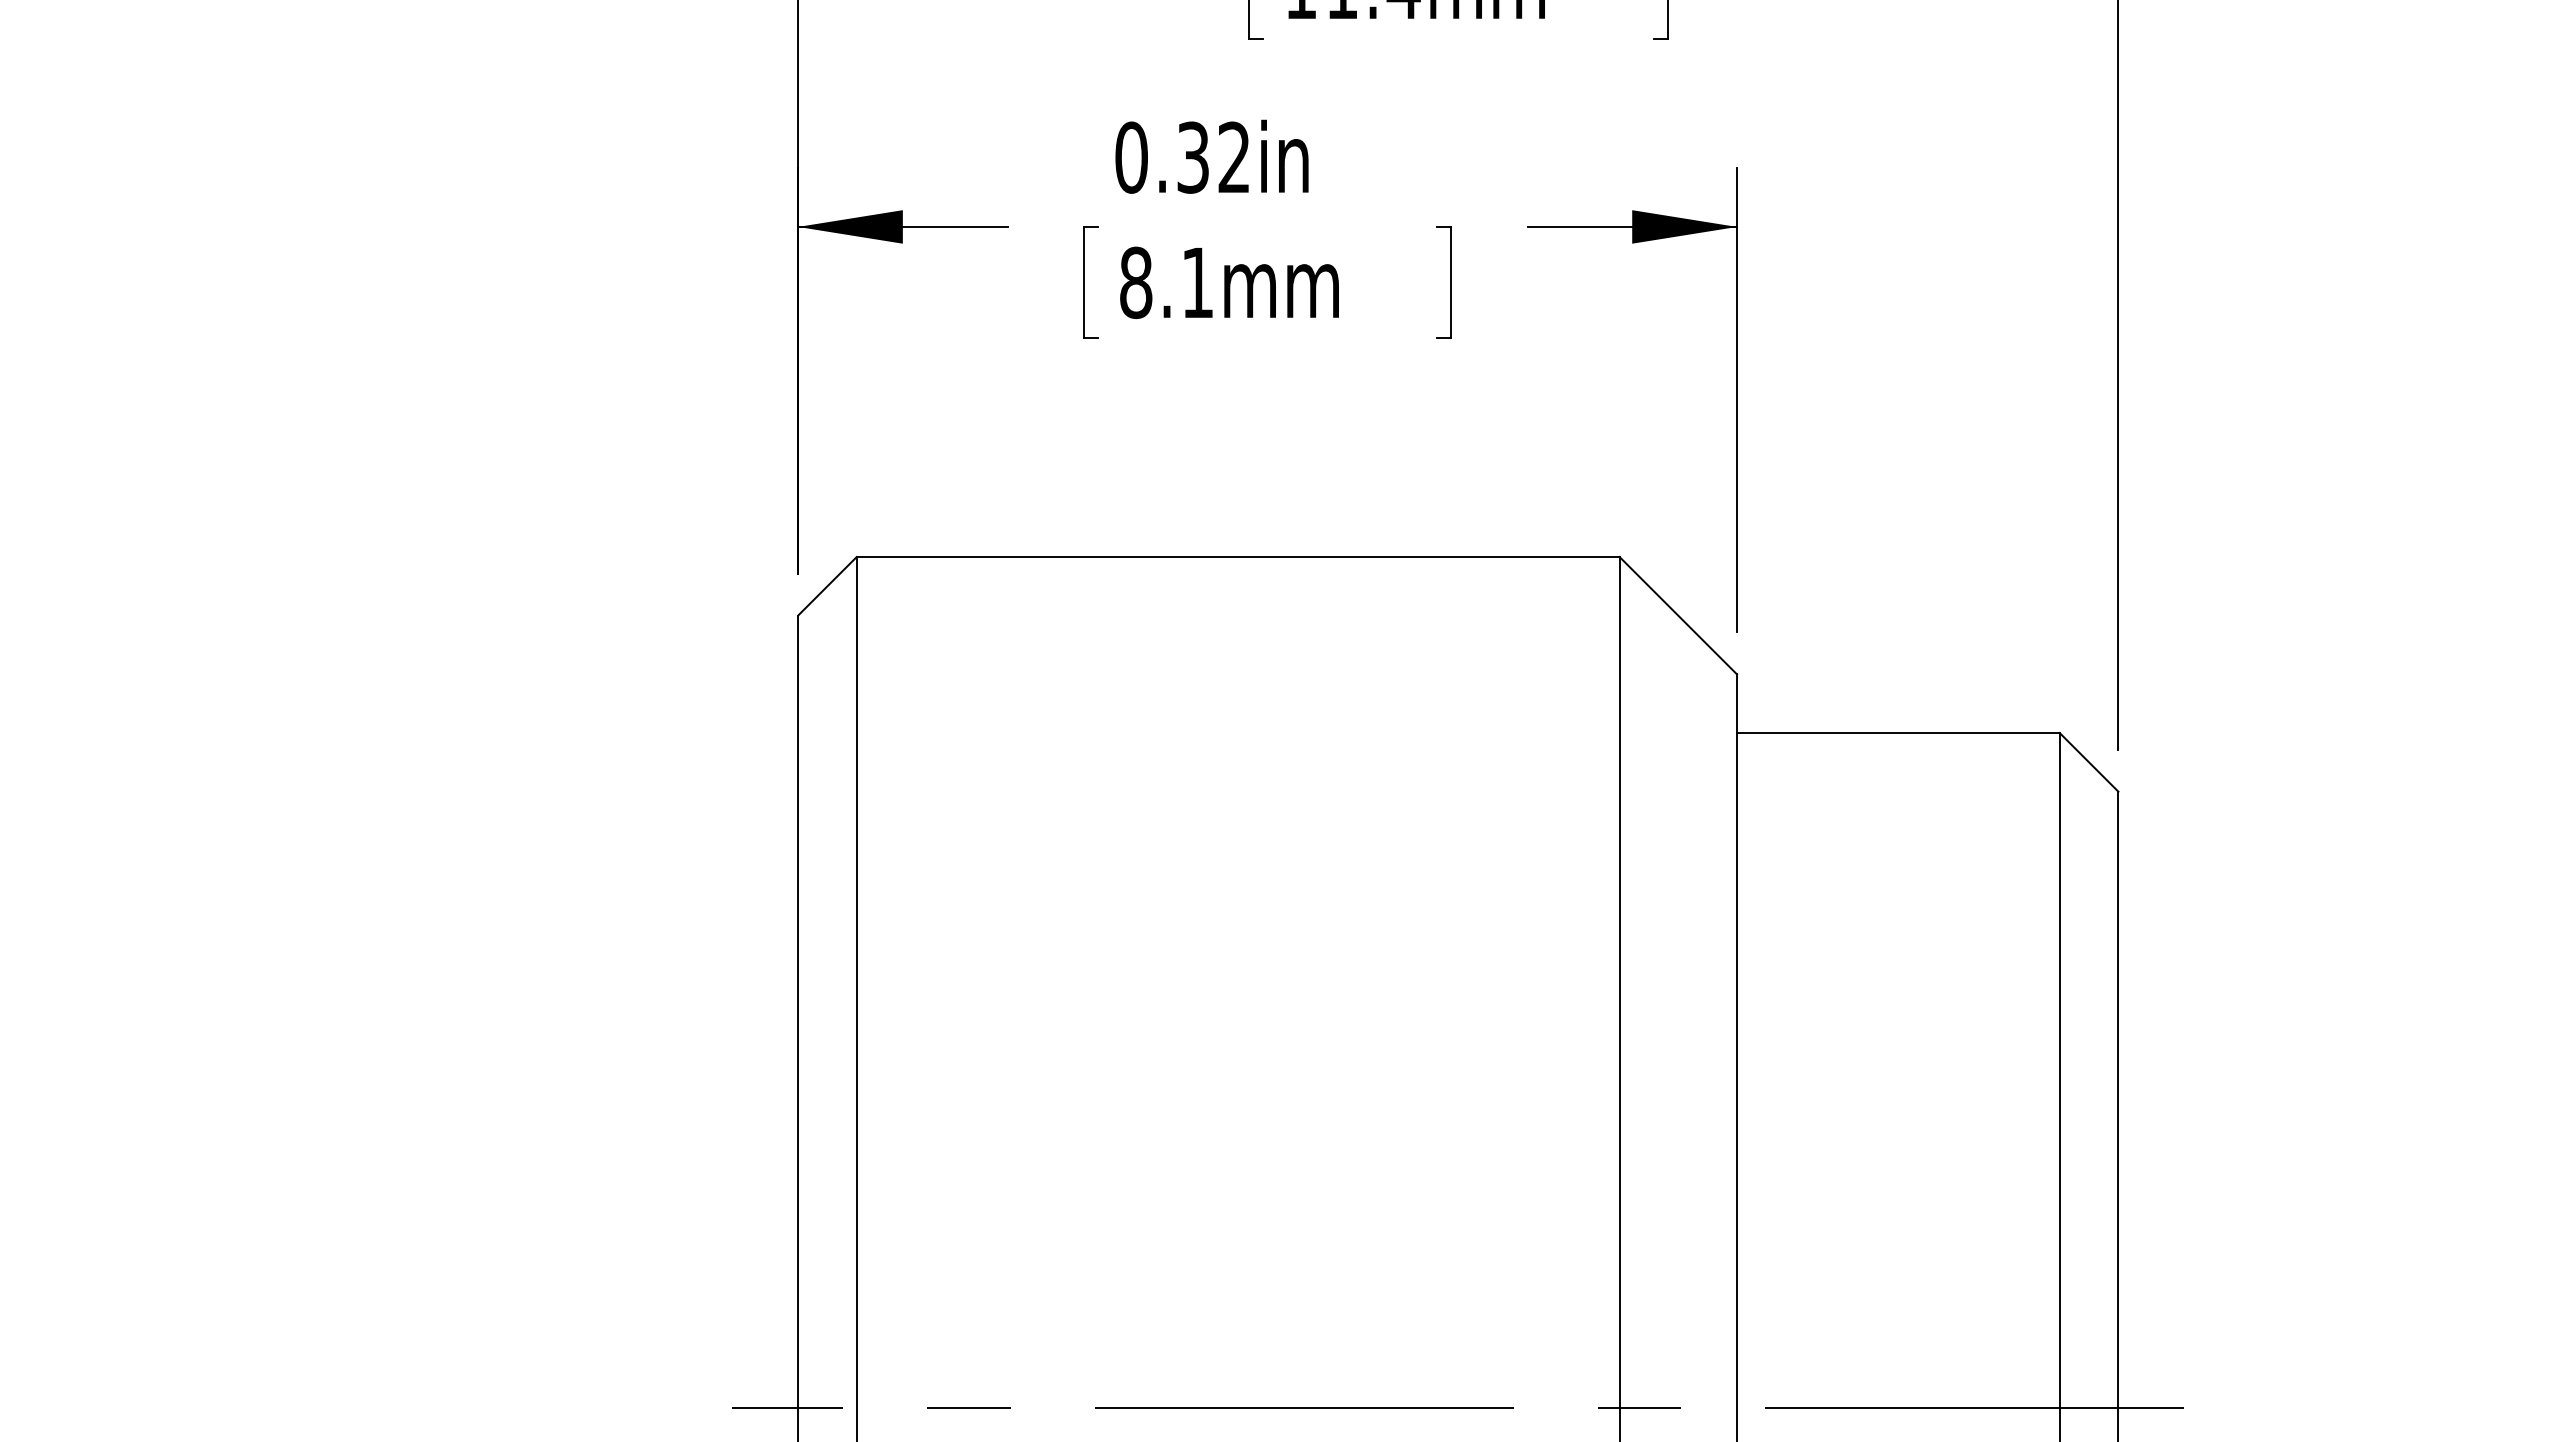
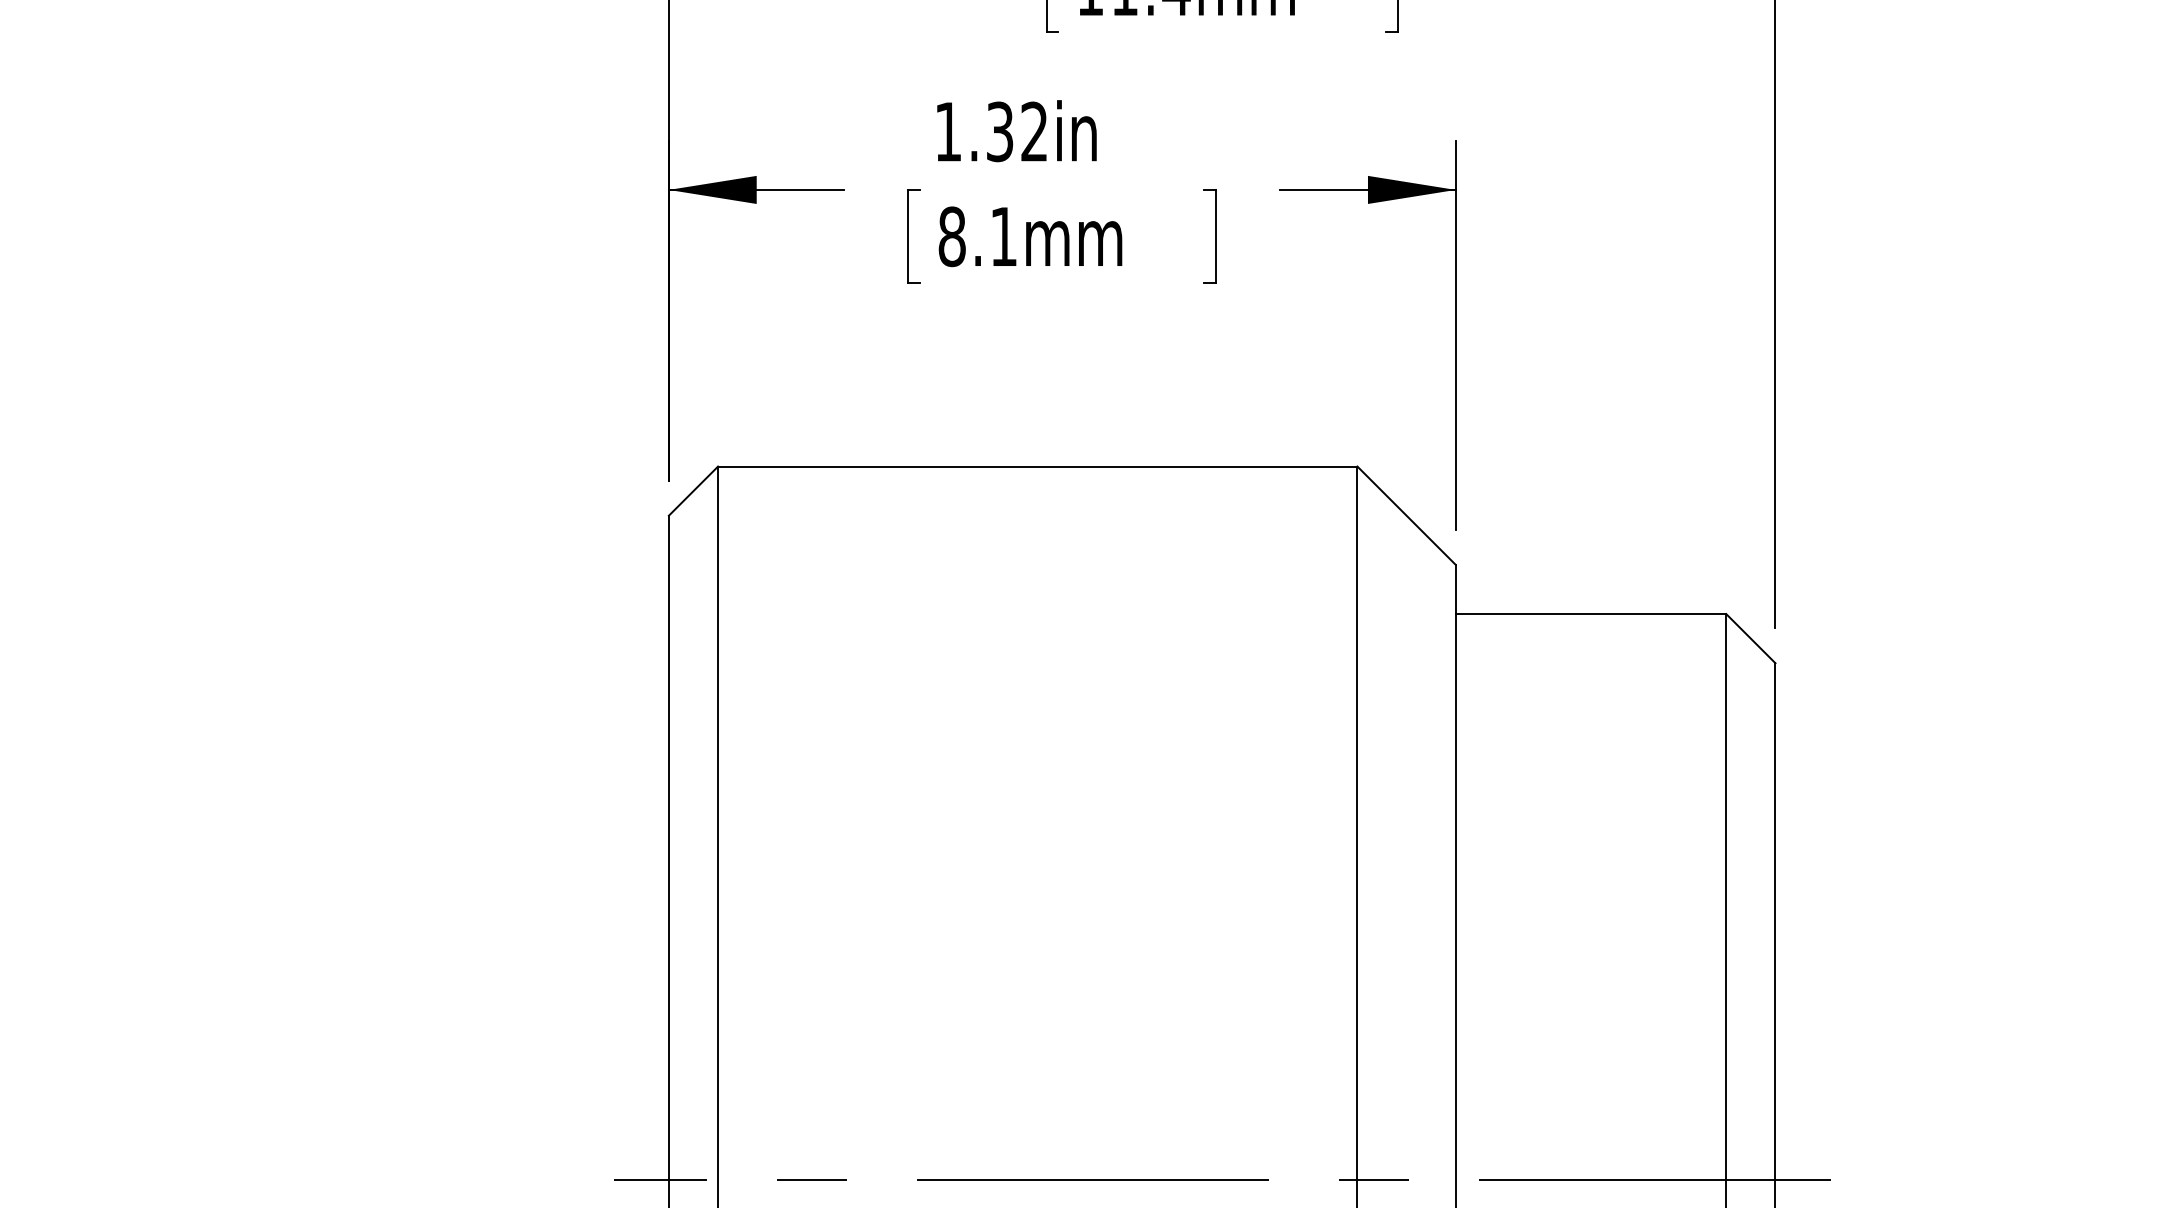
text: (1131, 157) -> (948, 131), 0.32in -> 1.32in

